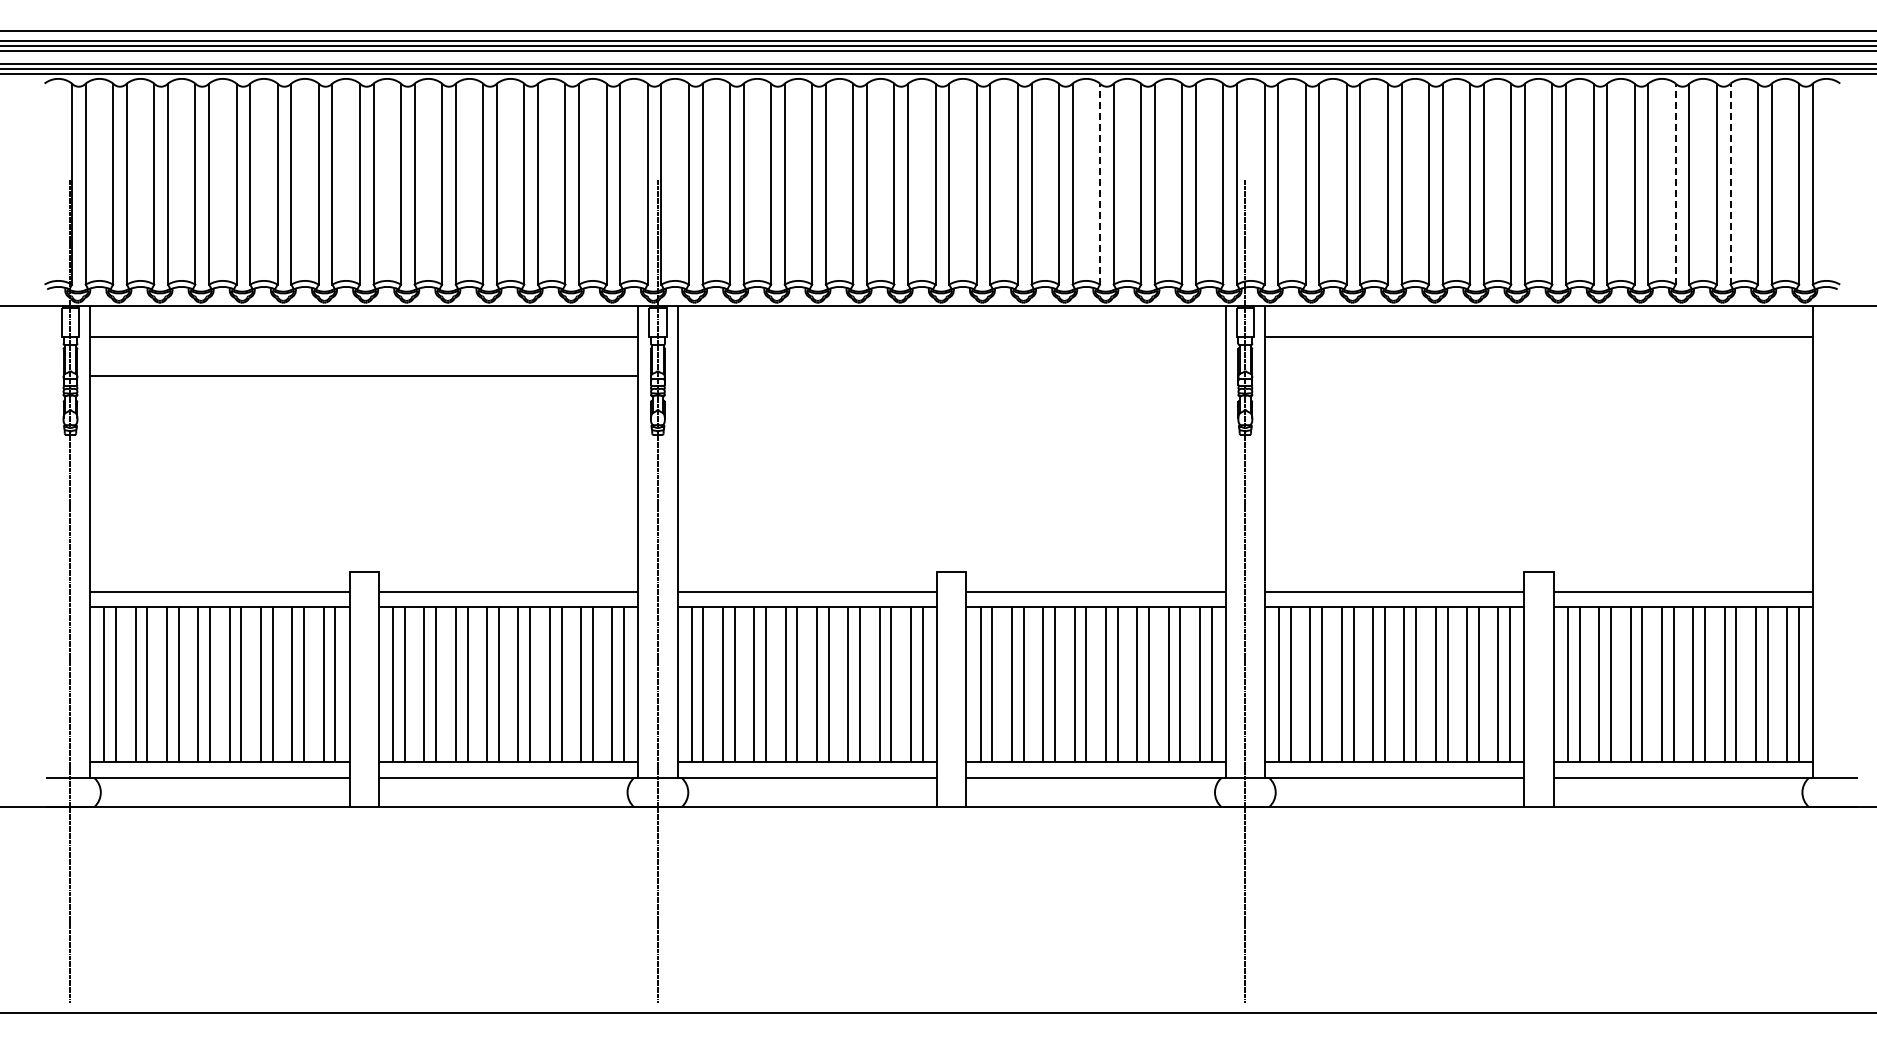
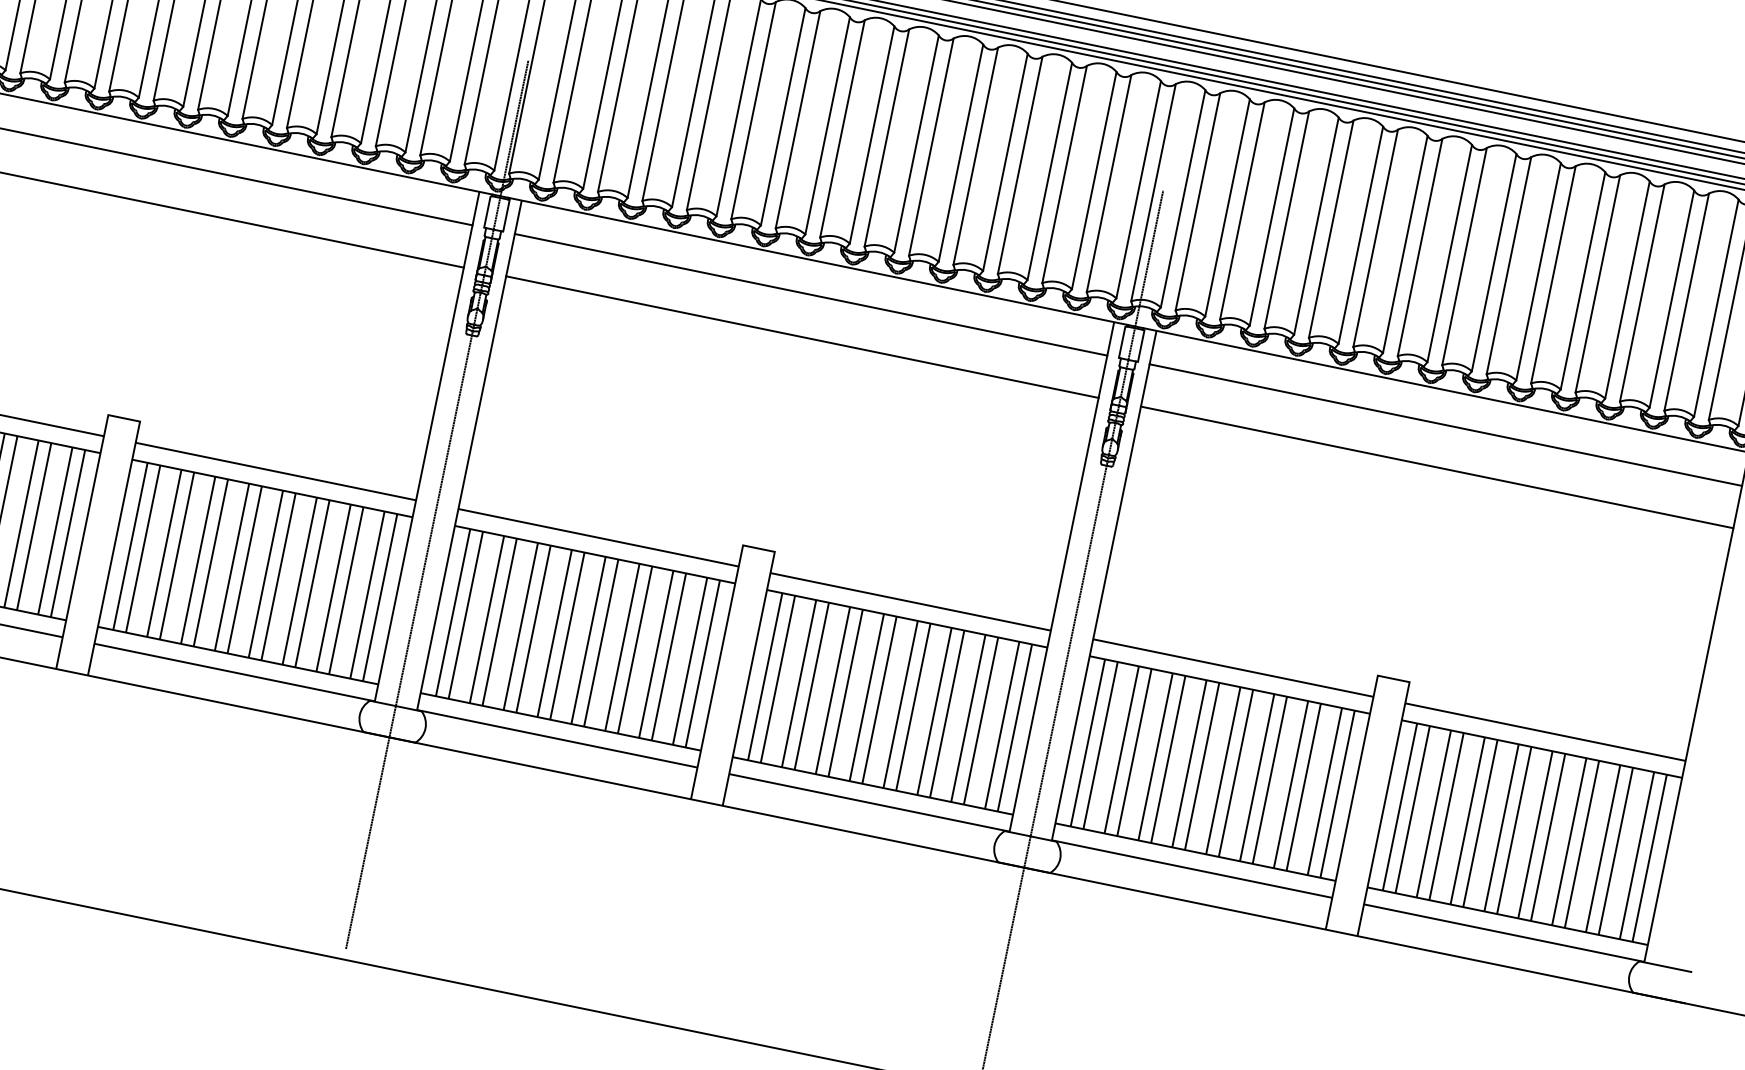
line: (1100, 184) -> (1005, 162), dashed -> solid
line: (1675, 184) -> (1627, 290), dashed -> solid
line: (1730, 184) -> (1686, 302), dashed -> solid
line: (951, 337) -> (810, 295), added
line: (951, 376) -> (802, 337), added
line: (1538, 376) -> (1436, 467), added

